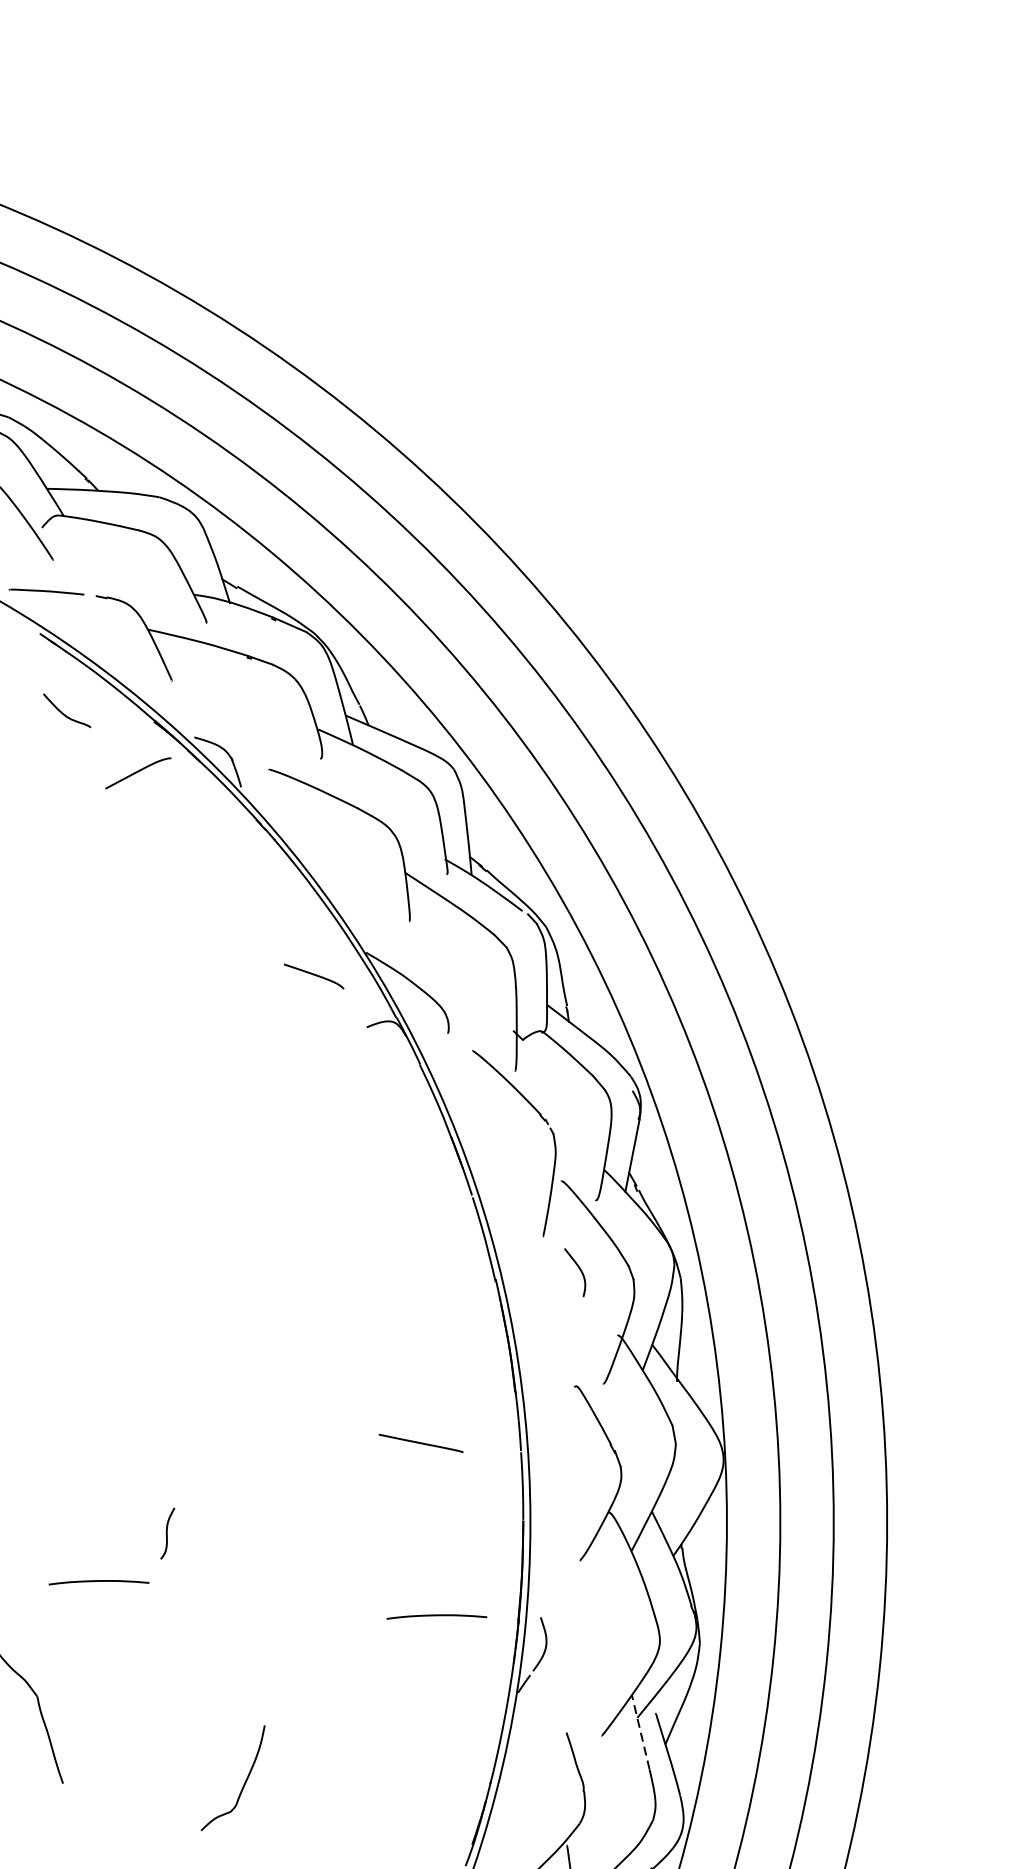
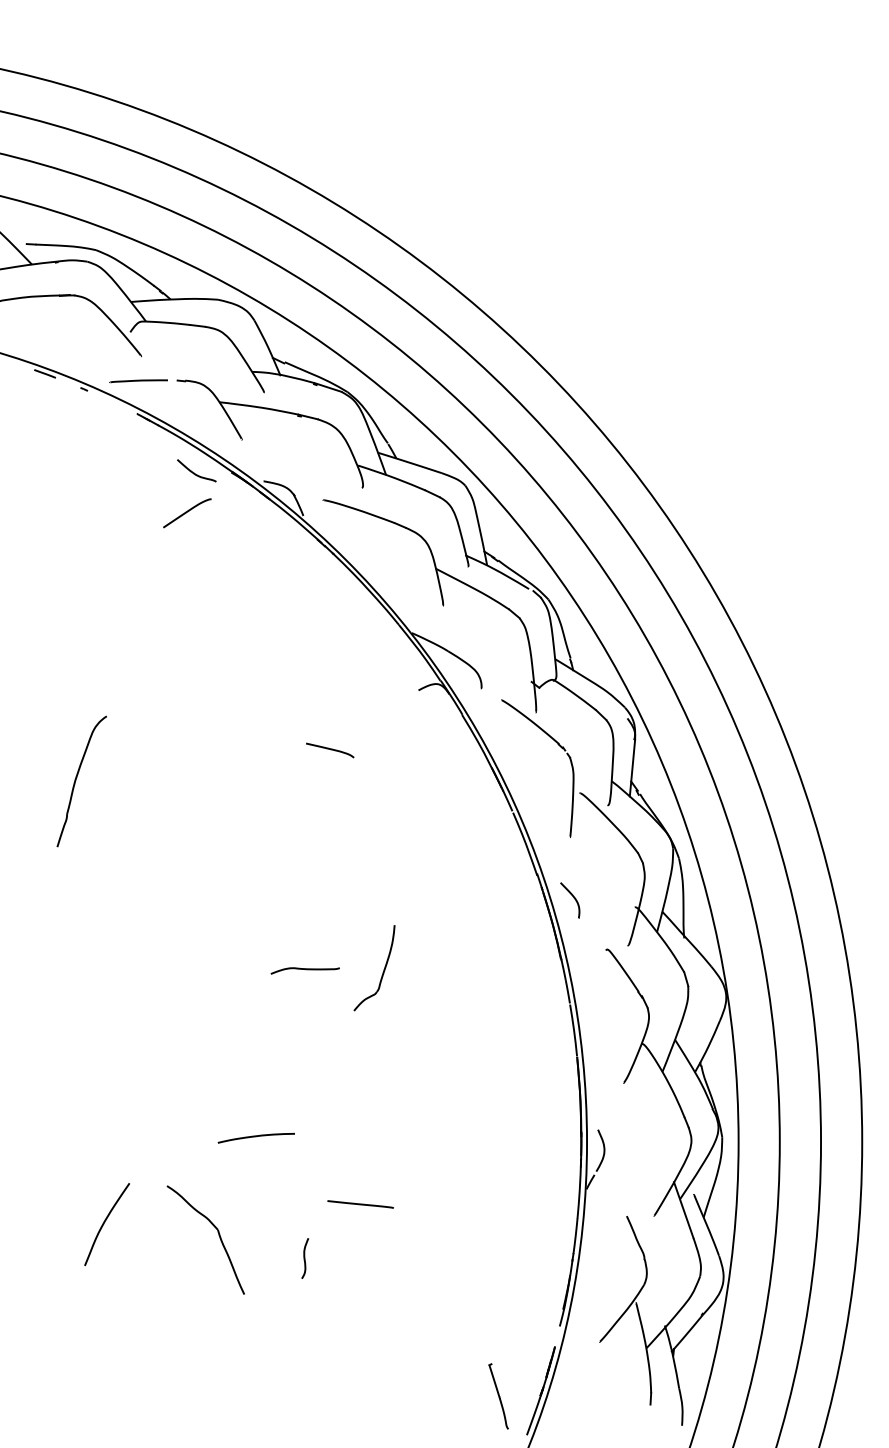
curve: (63, 712) -> (194, 472), moved
curve: (138, 772) -> (187, 512), moved
curve: (314, 976) -> (330, 750), moved
curve: (579, 1270) -> (573, 898), moved
curve: (183, 1372) -> (304, 969), added
line: (420, 1443) -> (360, 1204), moved
curve: (168, 1533) -> (305, 1258), moved
curve: (435, 1616) -> (517, 1137), removed
line: (640, 1732) -> (683, 1210), dashed -> solid
part: (242, 1784) -> (382, 972), moved

